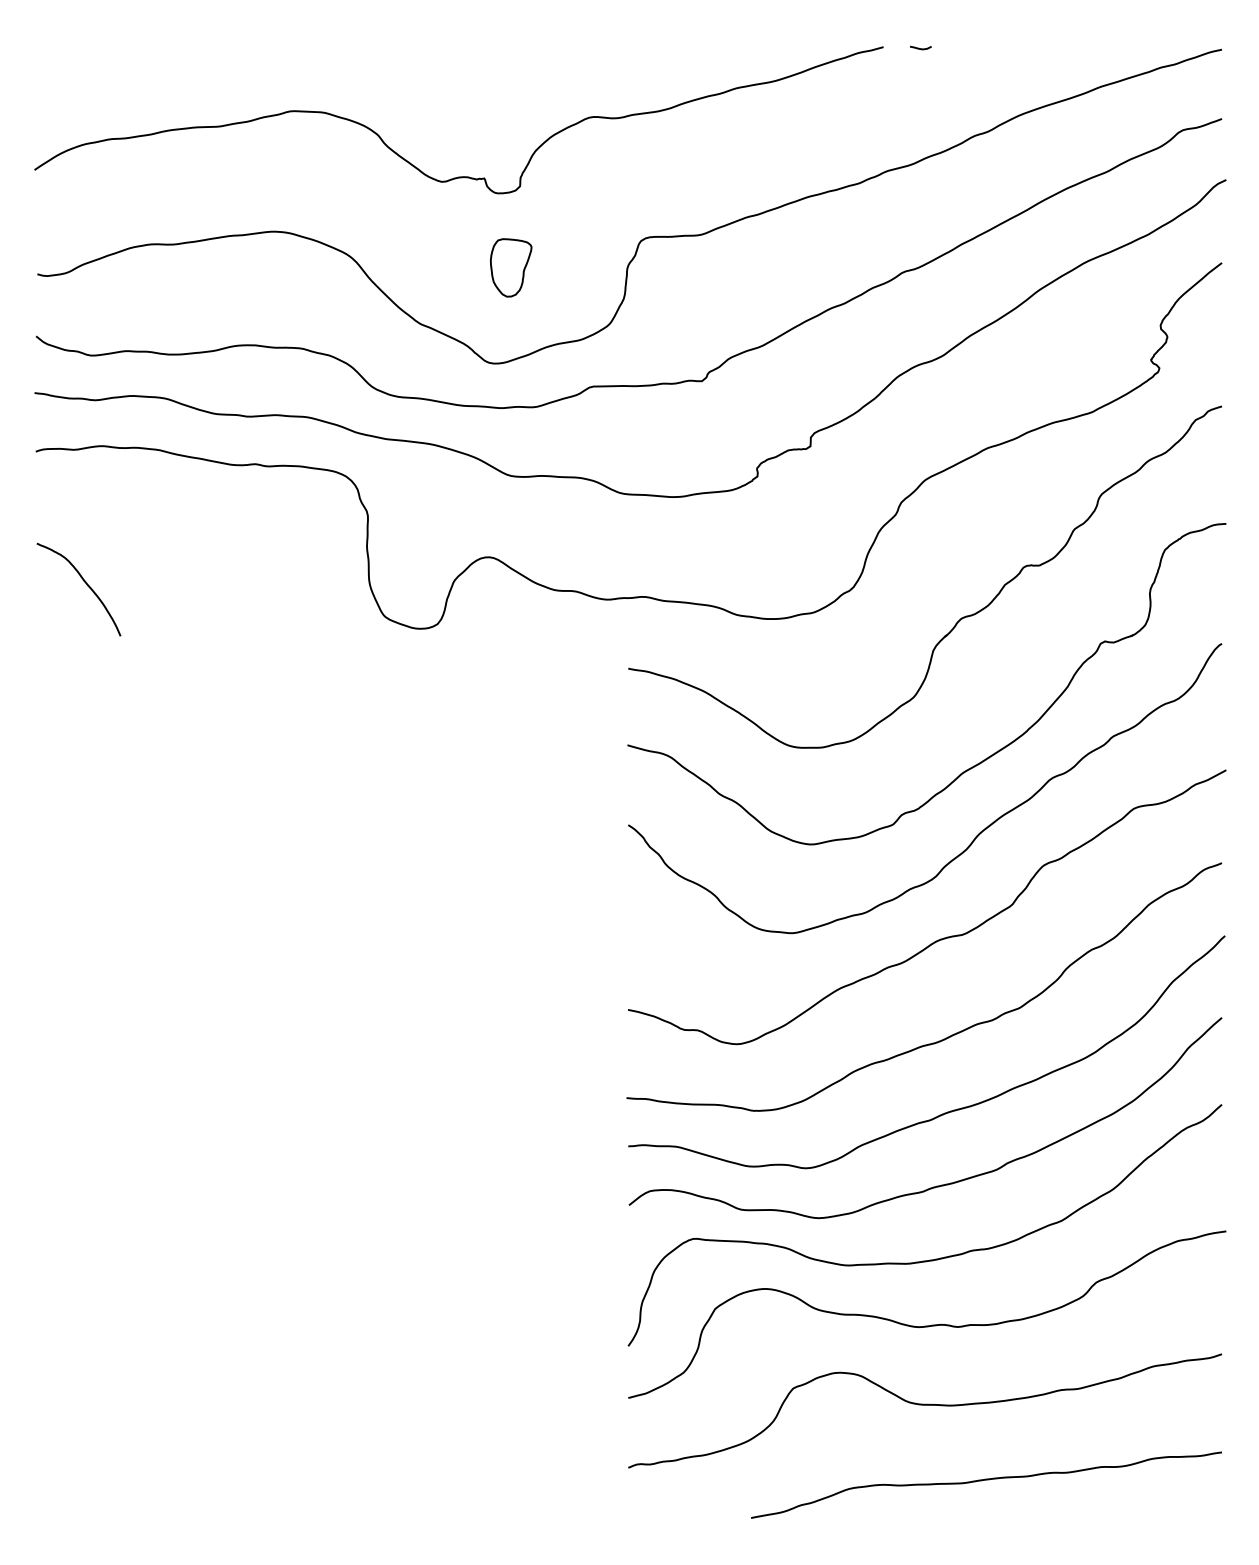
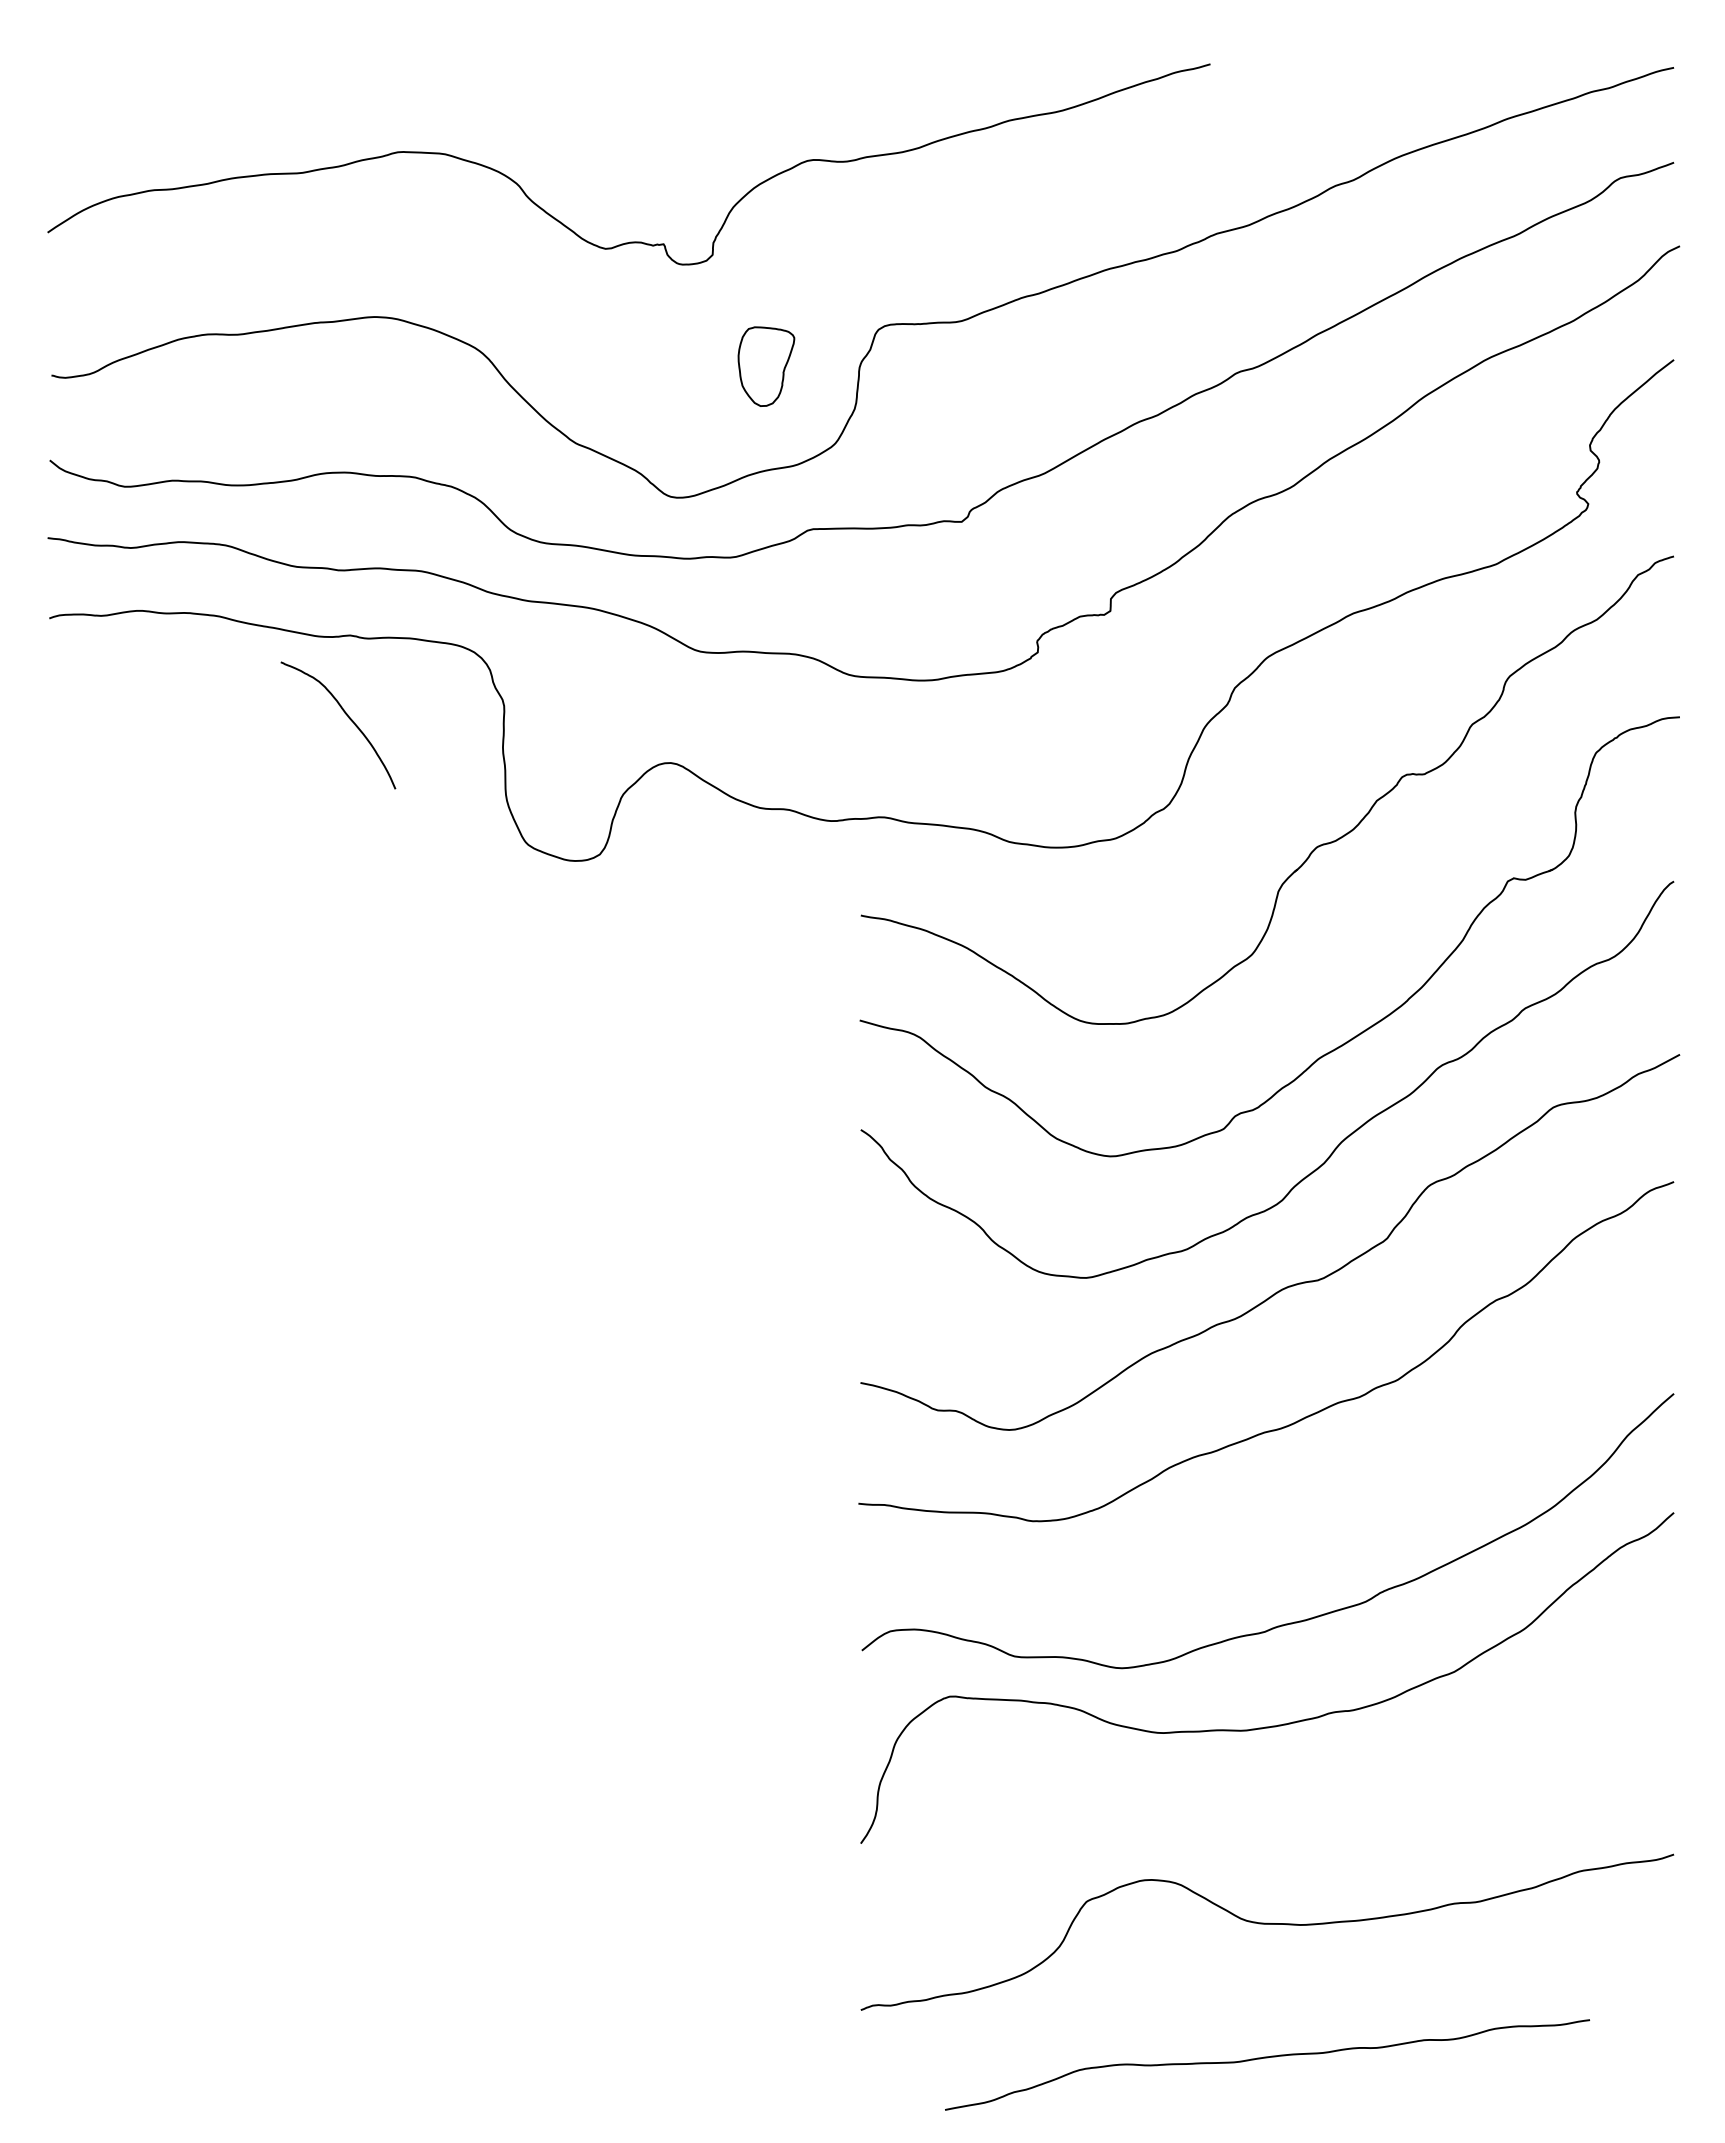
curve: (920, 48) -> (1260, 65), removed
part: (511, 267) -> (766, 366), moved
curve: (86, 584) -> (348, 718), moved
curve: (947, 1111) -> (1298, 1522), removed
curve: (926, 1325) -> (1269, 1815), removed
curve: (986, 1480) -> (1267, 2058), moved

